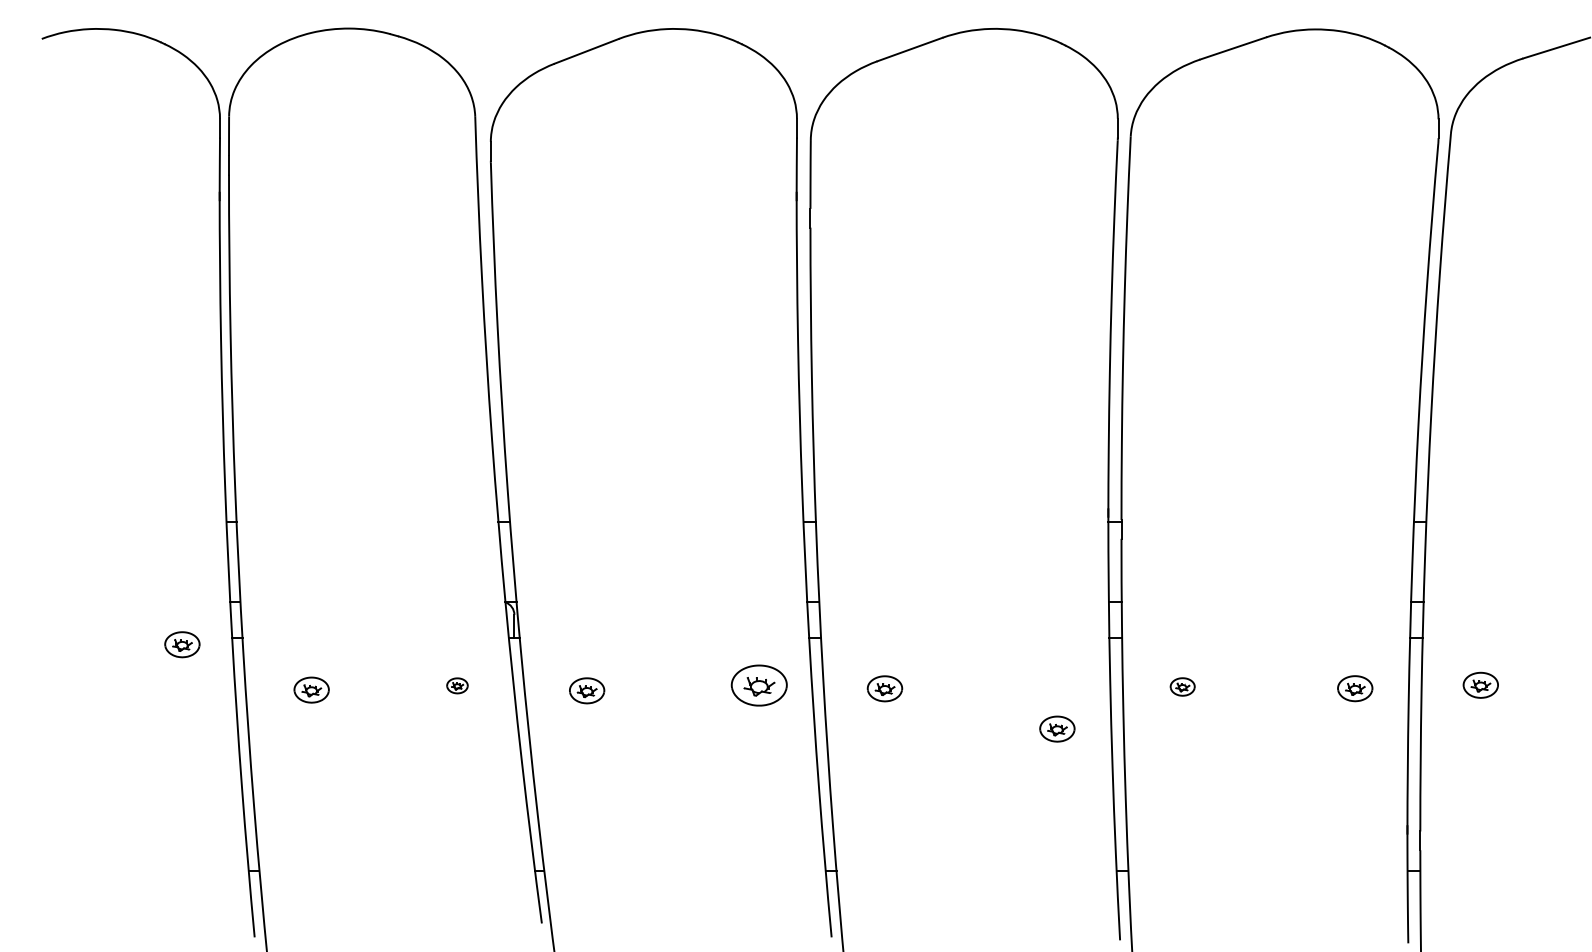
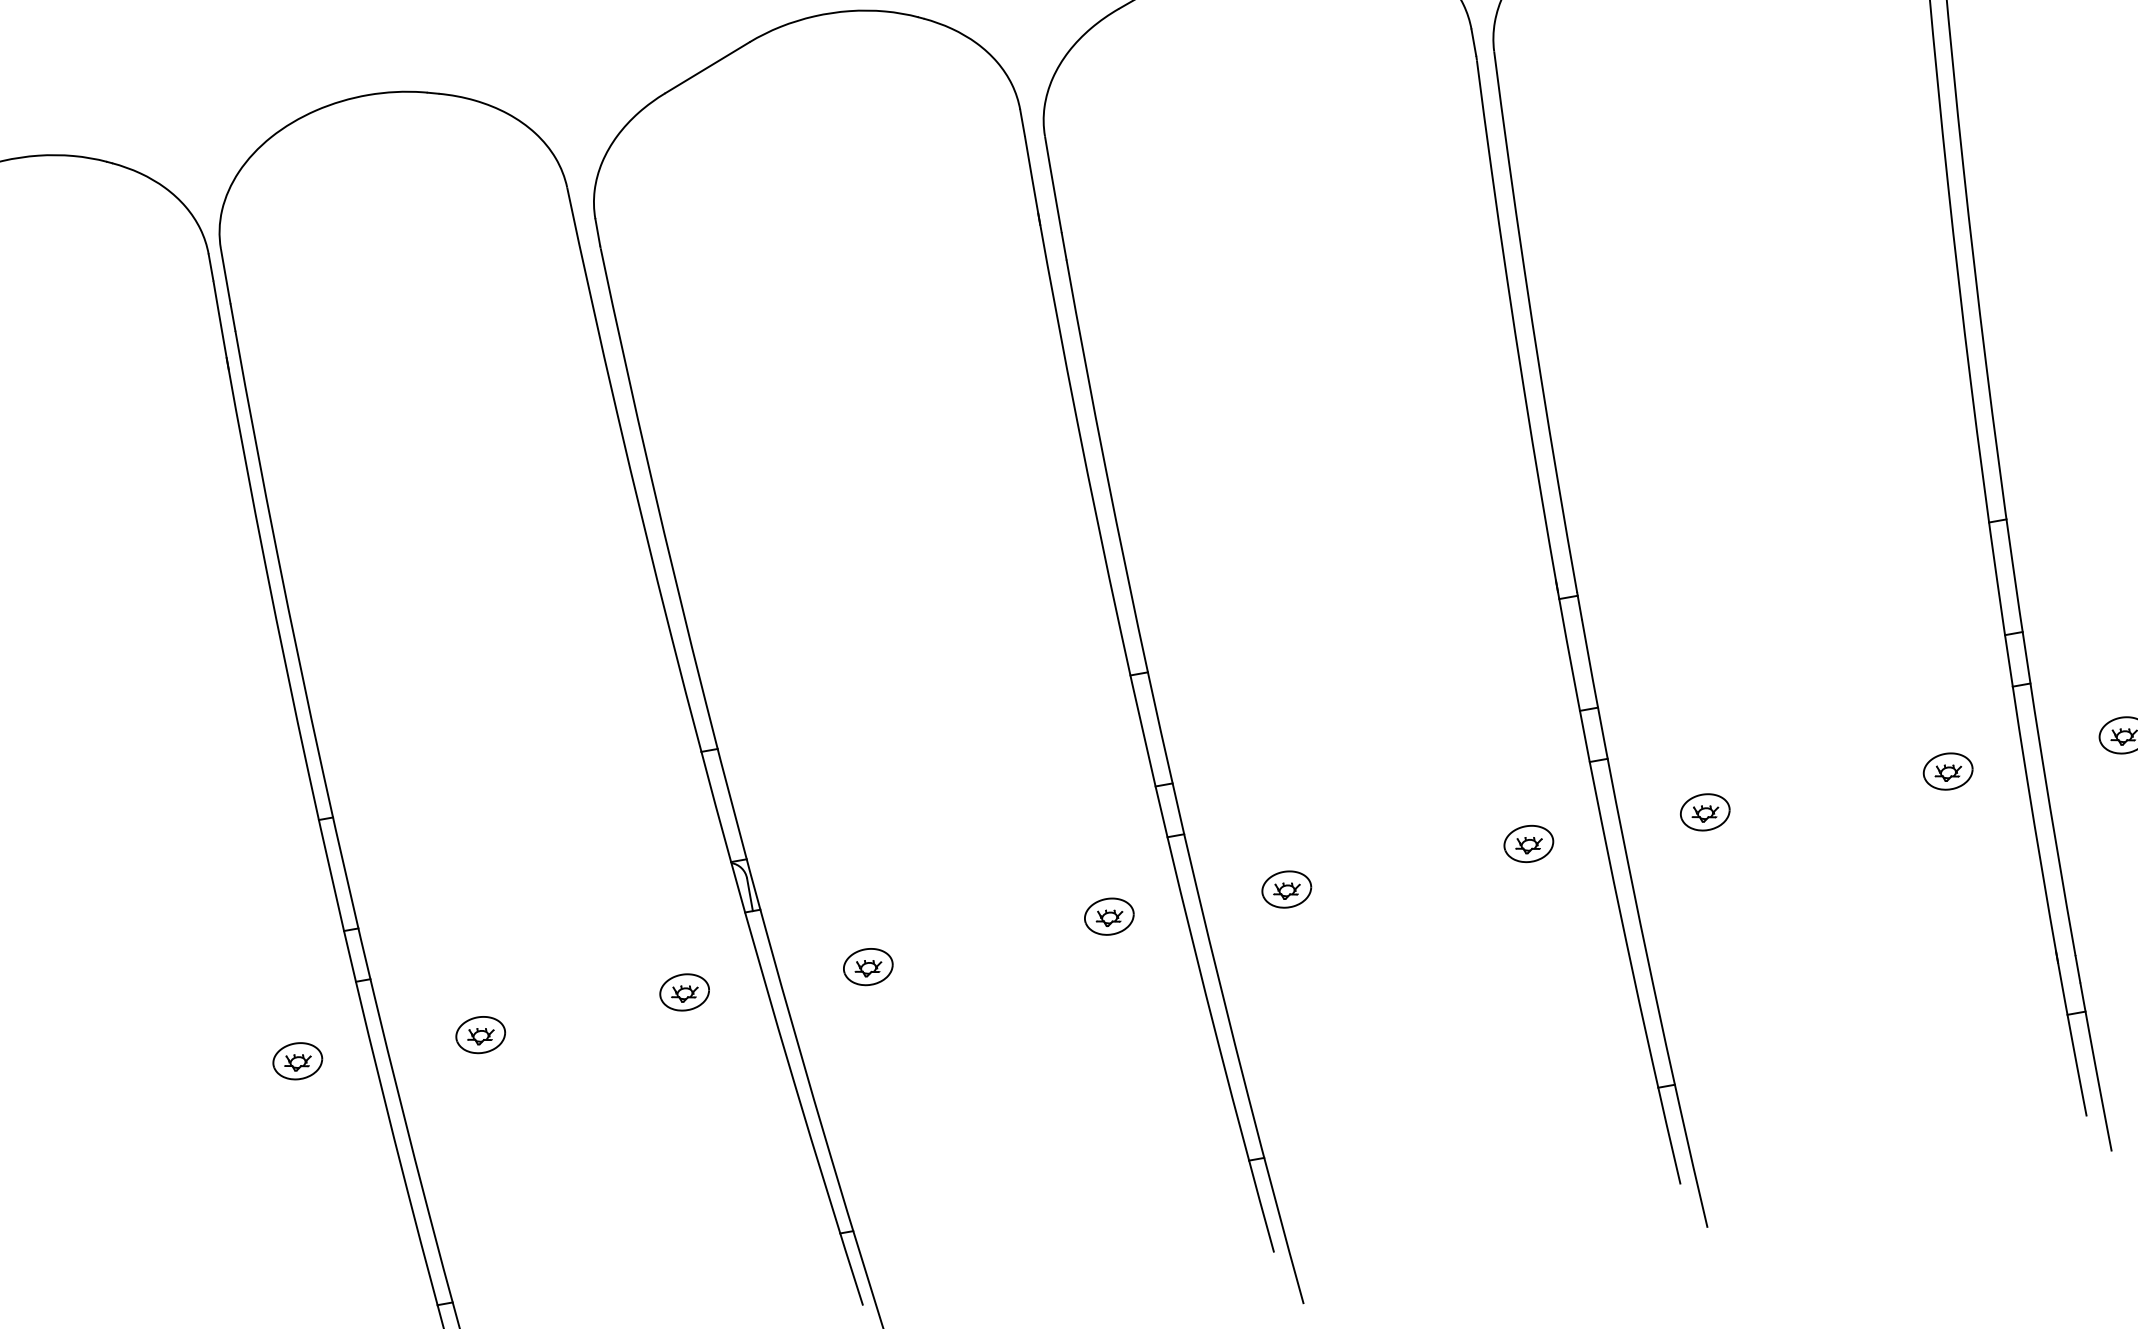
part: (182, 644) -> (297, 1060), moved
part: (457, 685) -> (684, 992), size x1.67
part: (759, 685) -> (1109, 916), size x0.62
part: (1182, 686) -> (1704, 811), size x1.43
part: (1057, 728) -> (1528, 843), moved

